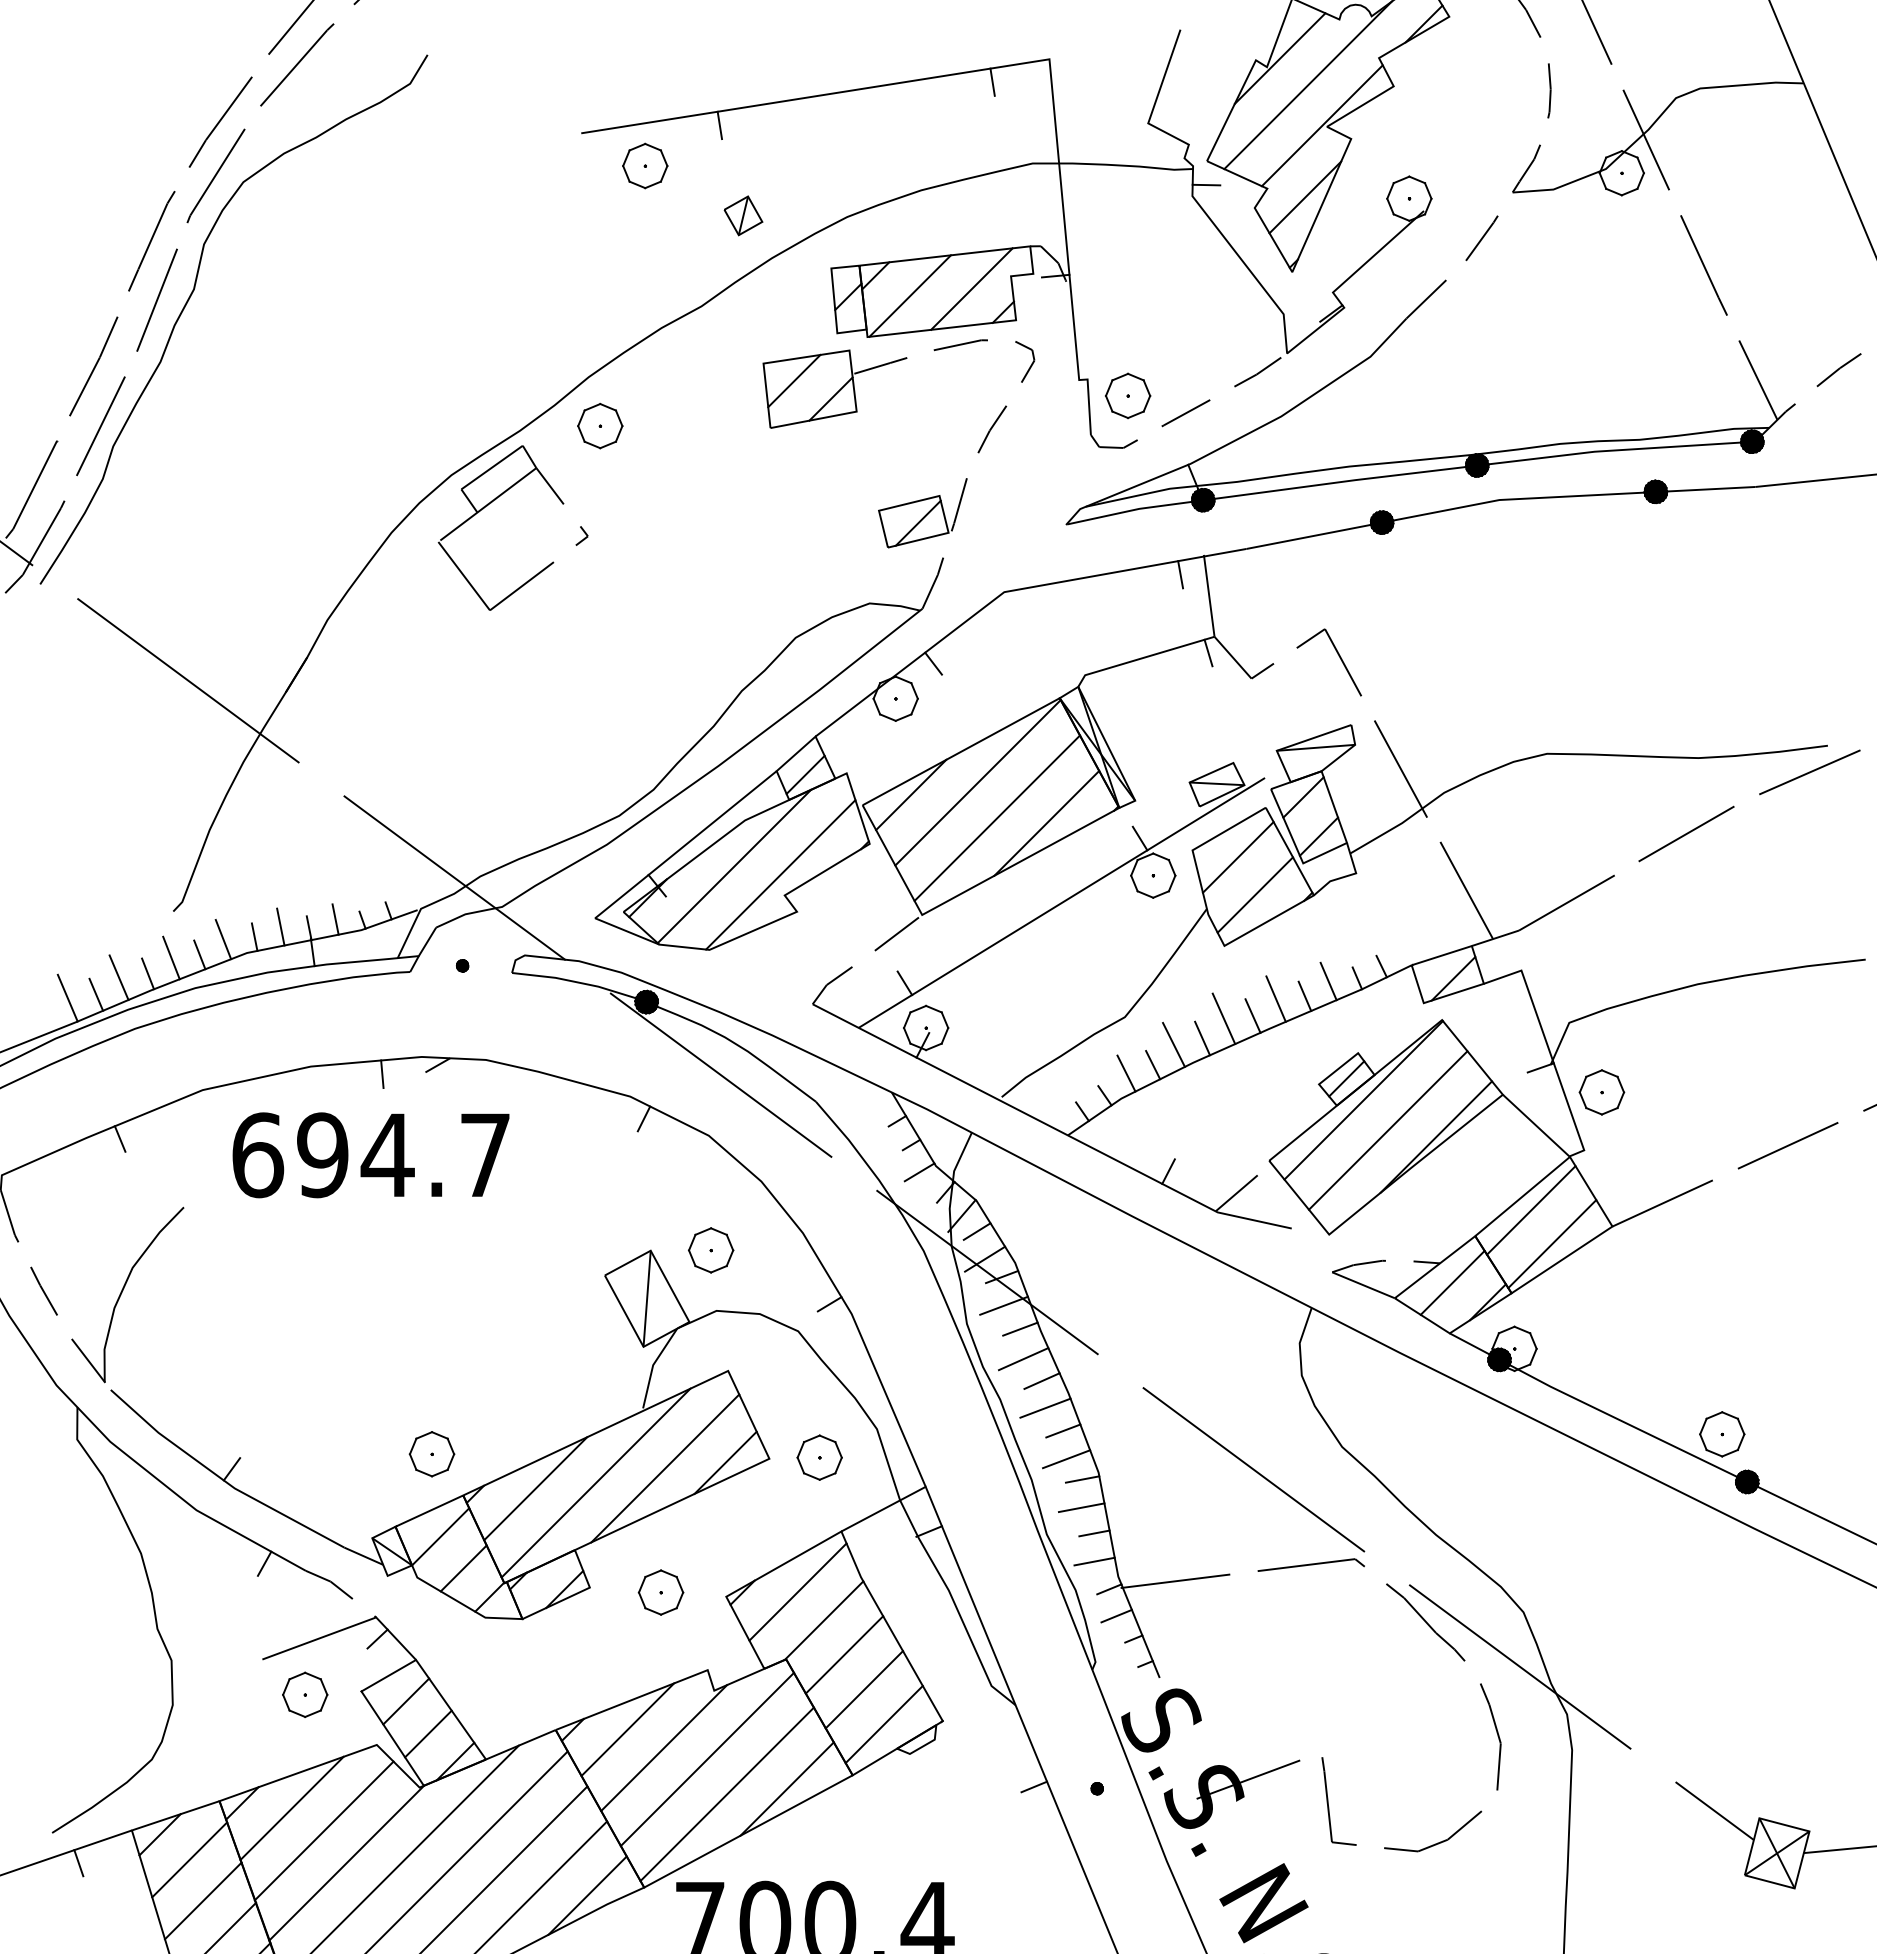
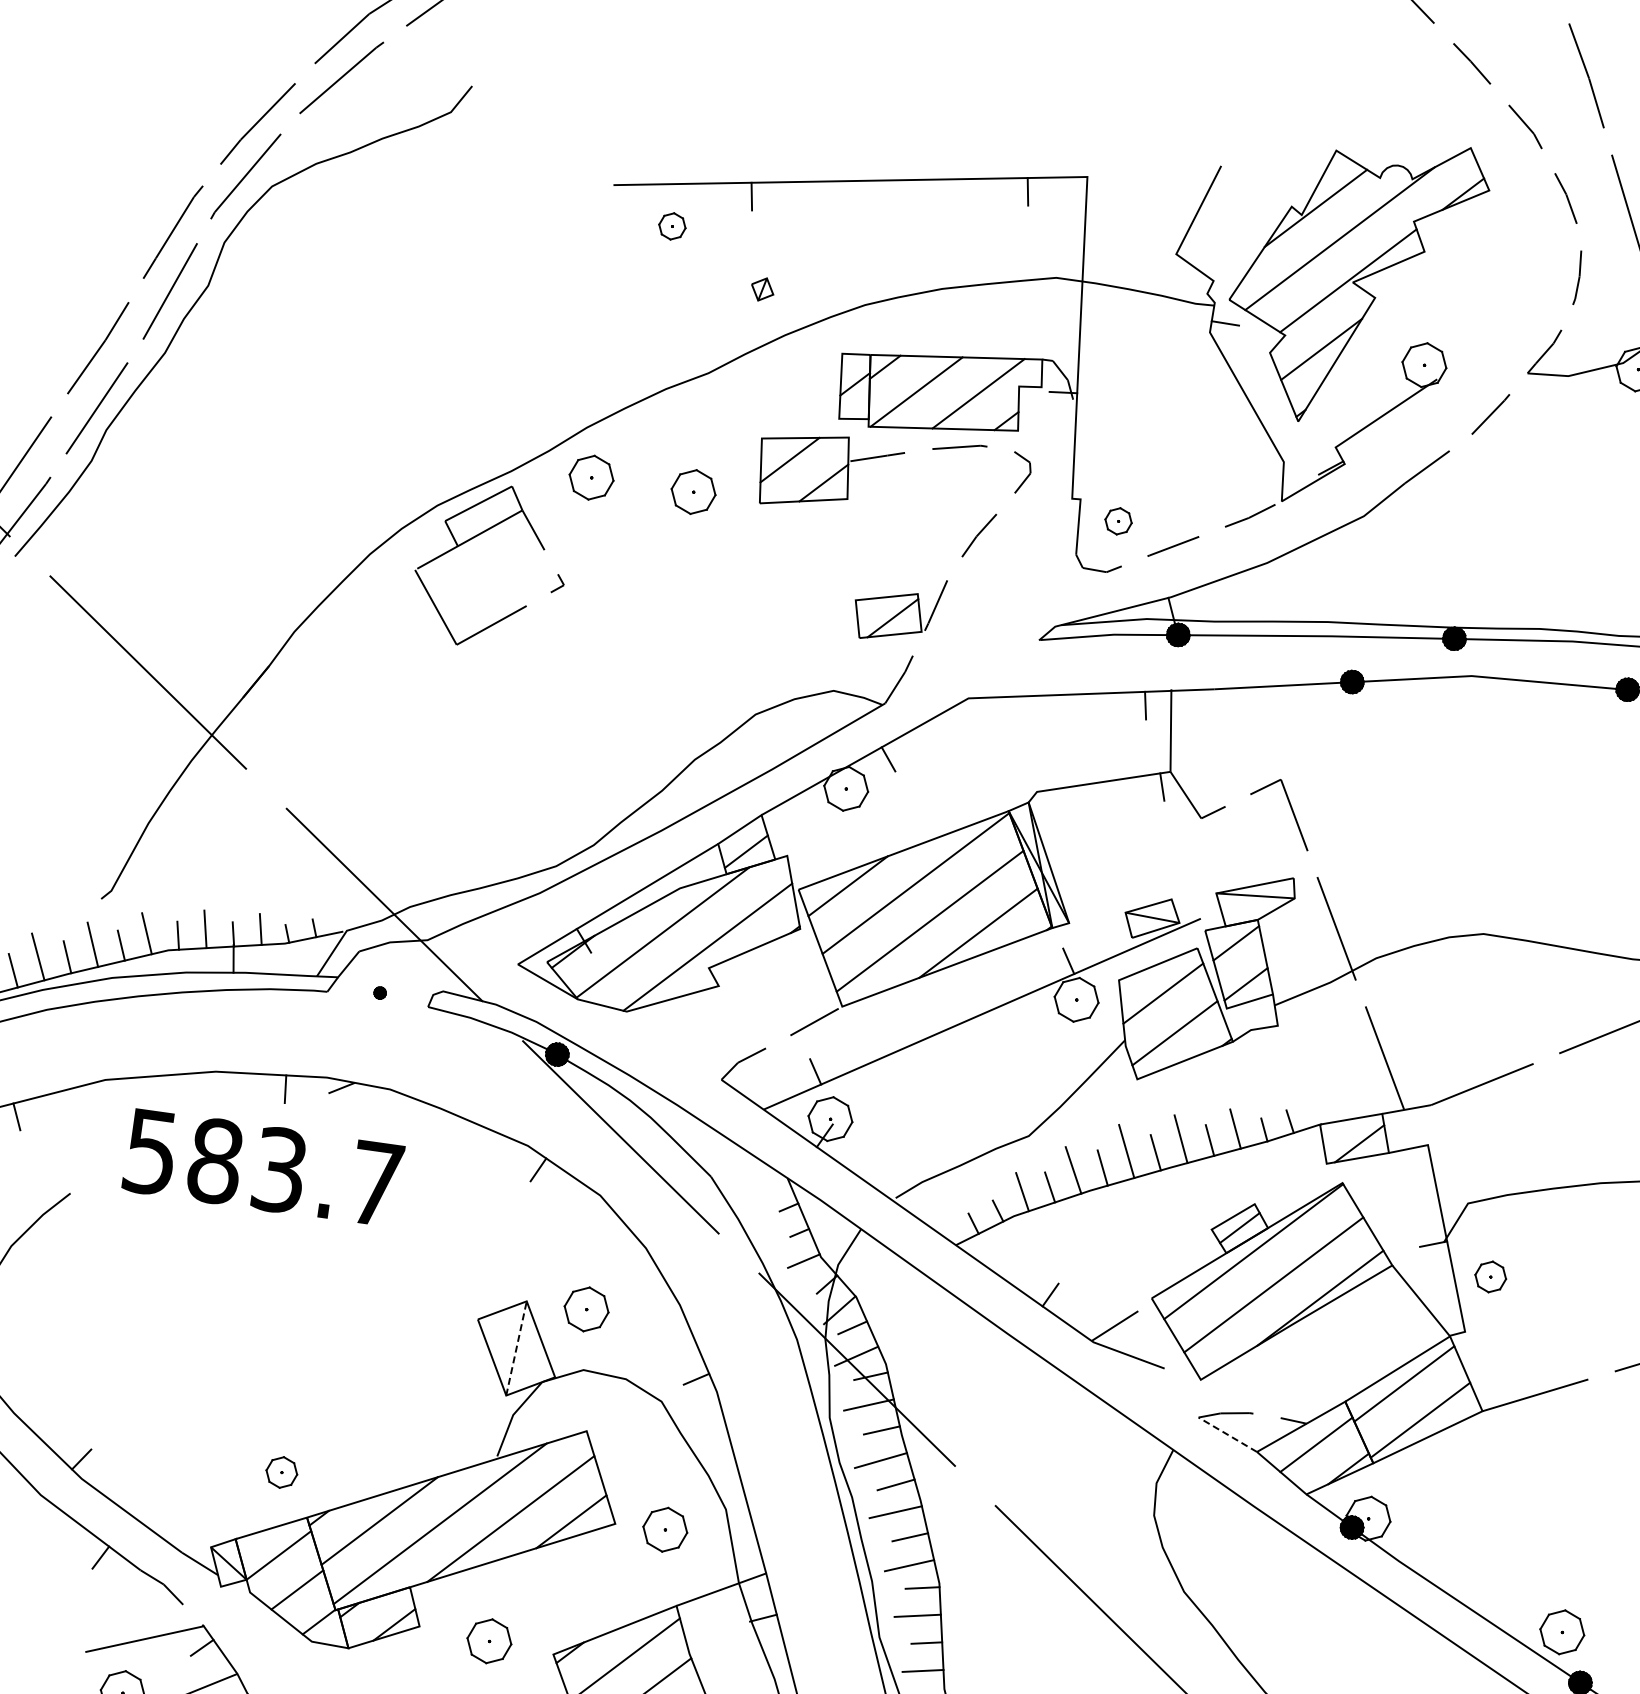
part: (645, 165) -> (672, 225), size x0.6
part: (743, 215) -> (762, 289), size x0.6
part: (1128, 395) -> (1118, 520), size x0.6
part: (703, 426) -> (693, 492), added
part: (1601, 1092) -> (1490, 1276), size x0.7
text: (323, 1155) -> (215, 1161), 694.7 -> 583.7
line: (1363, 1285) -> (1227, 1434), solid -> dashed
line: (647, 1298) -> (516, 1348), solid -> dashed
part: (431, 1454) -> (281, 1472), size x0.7

